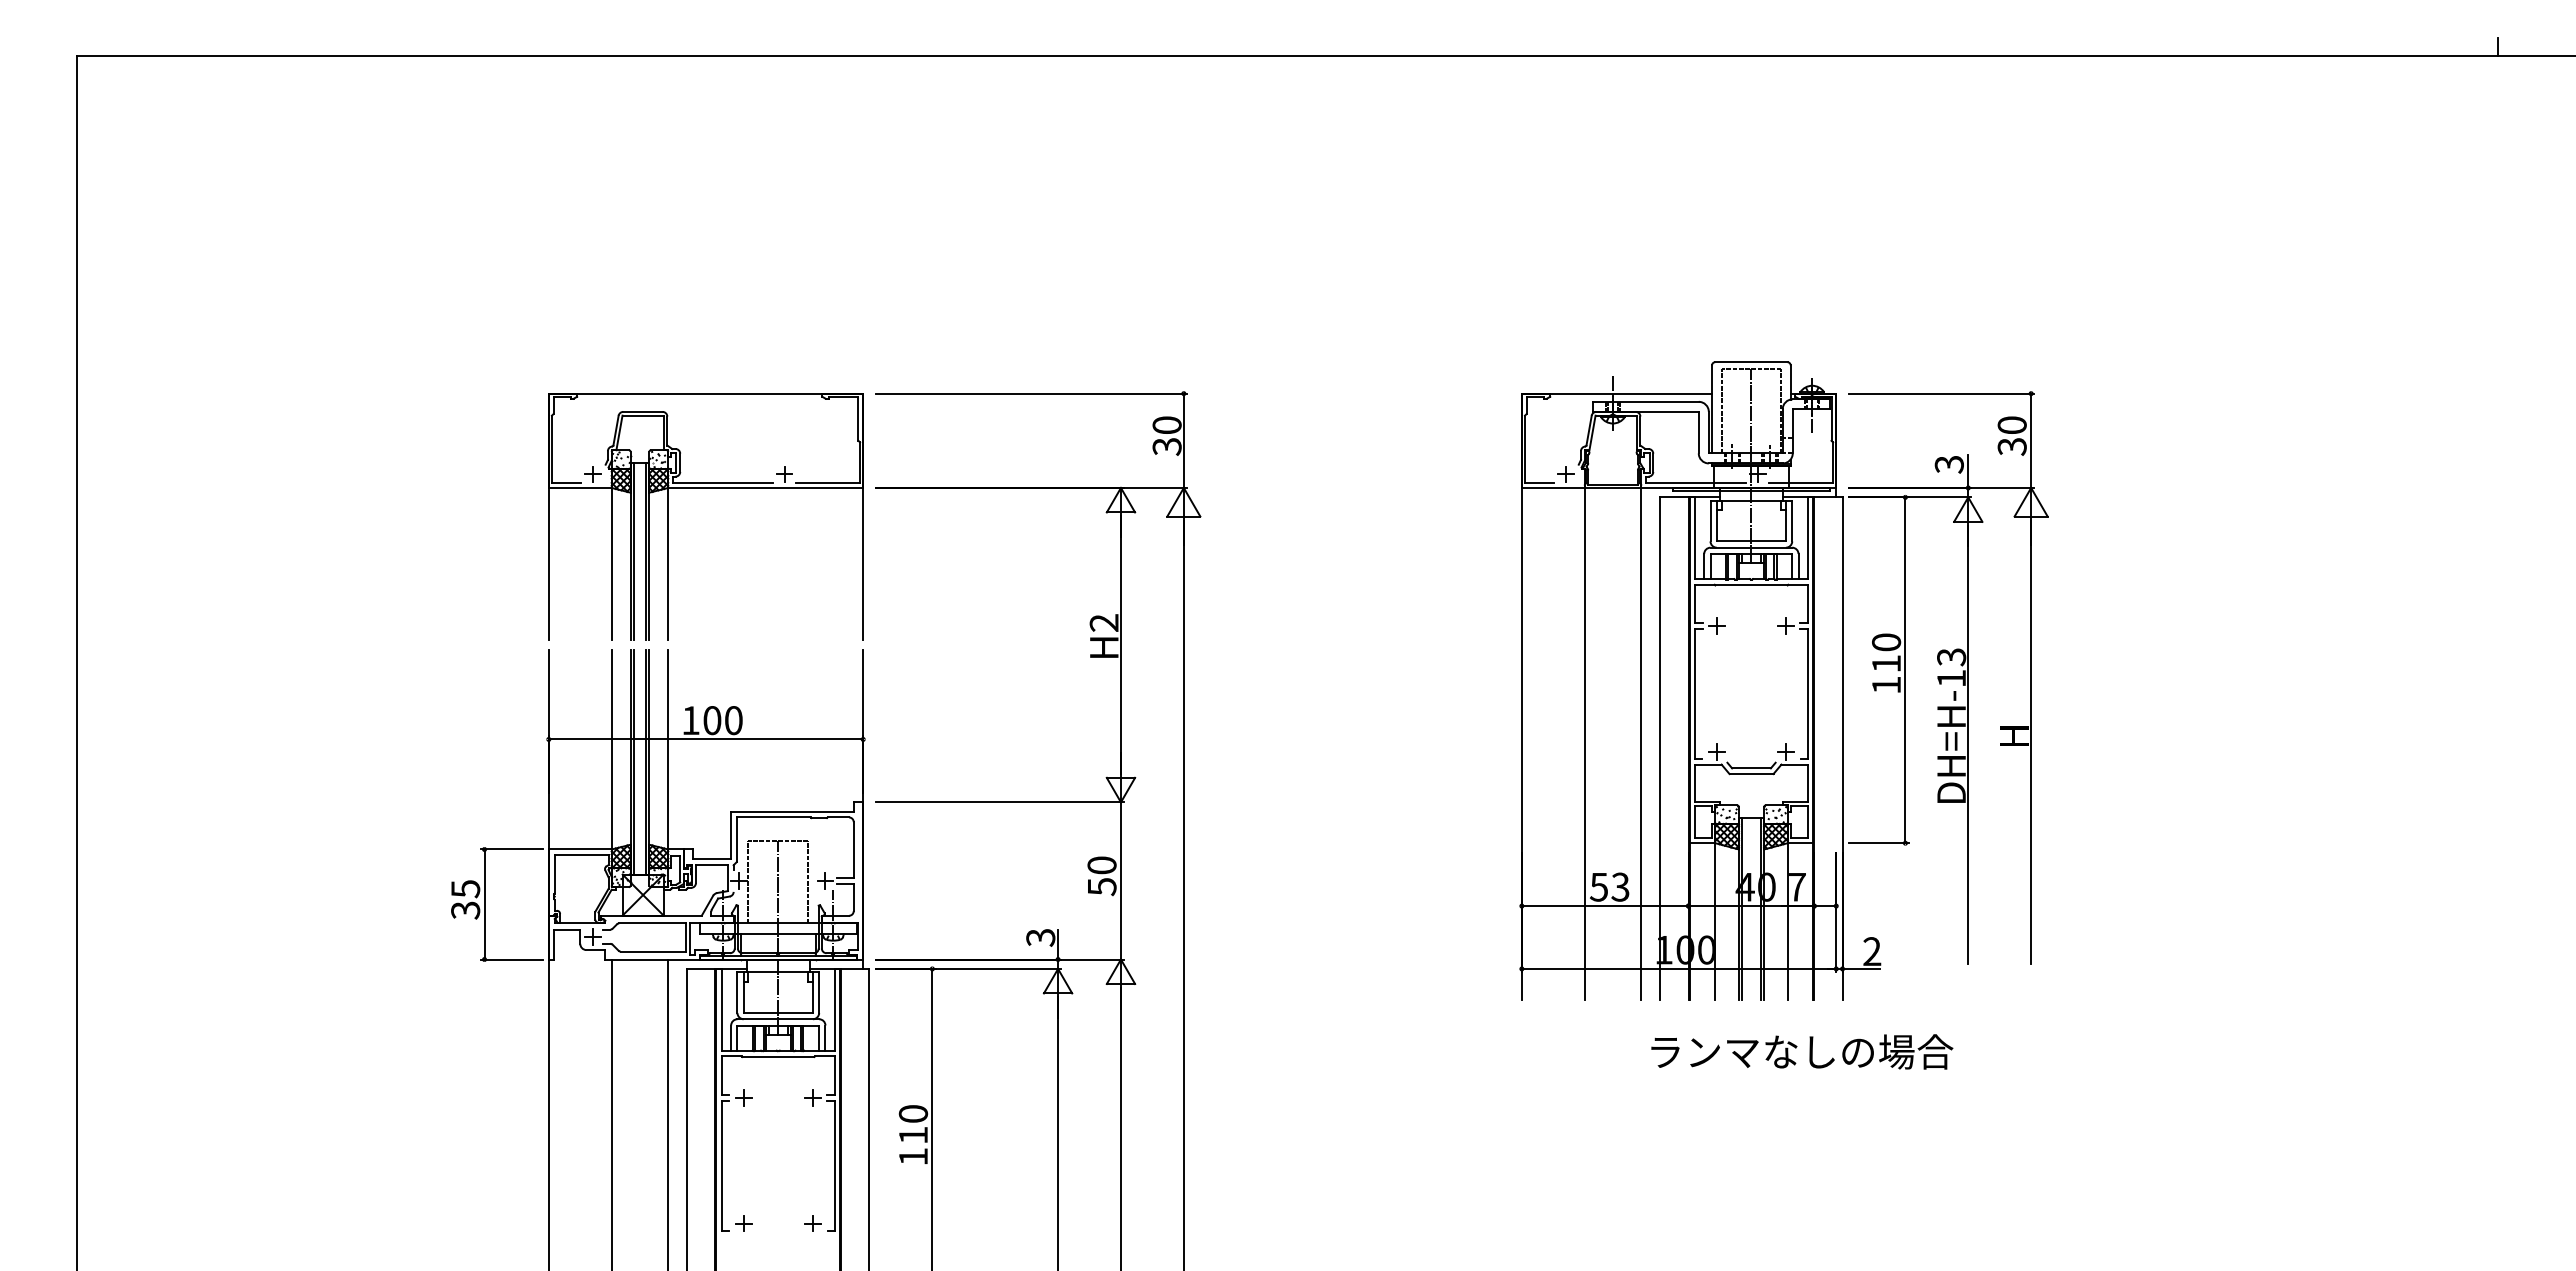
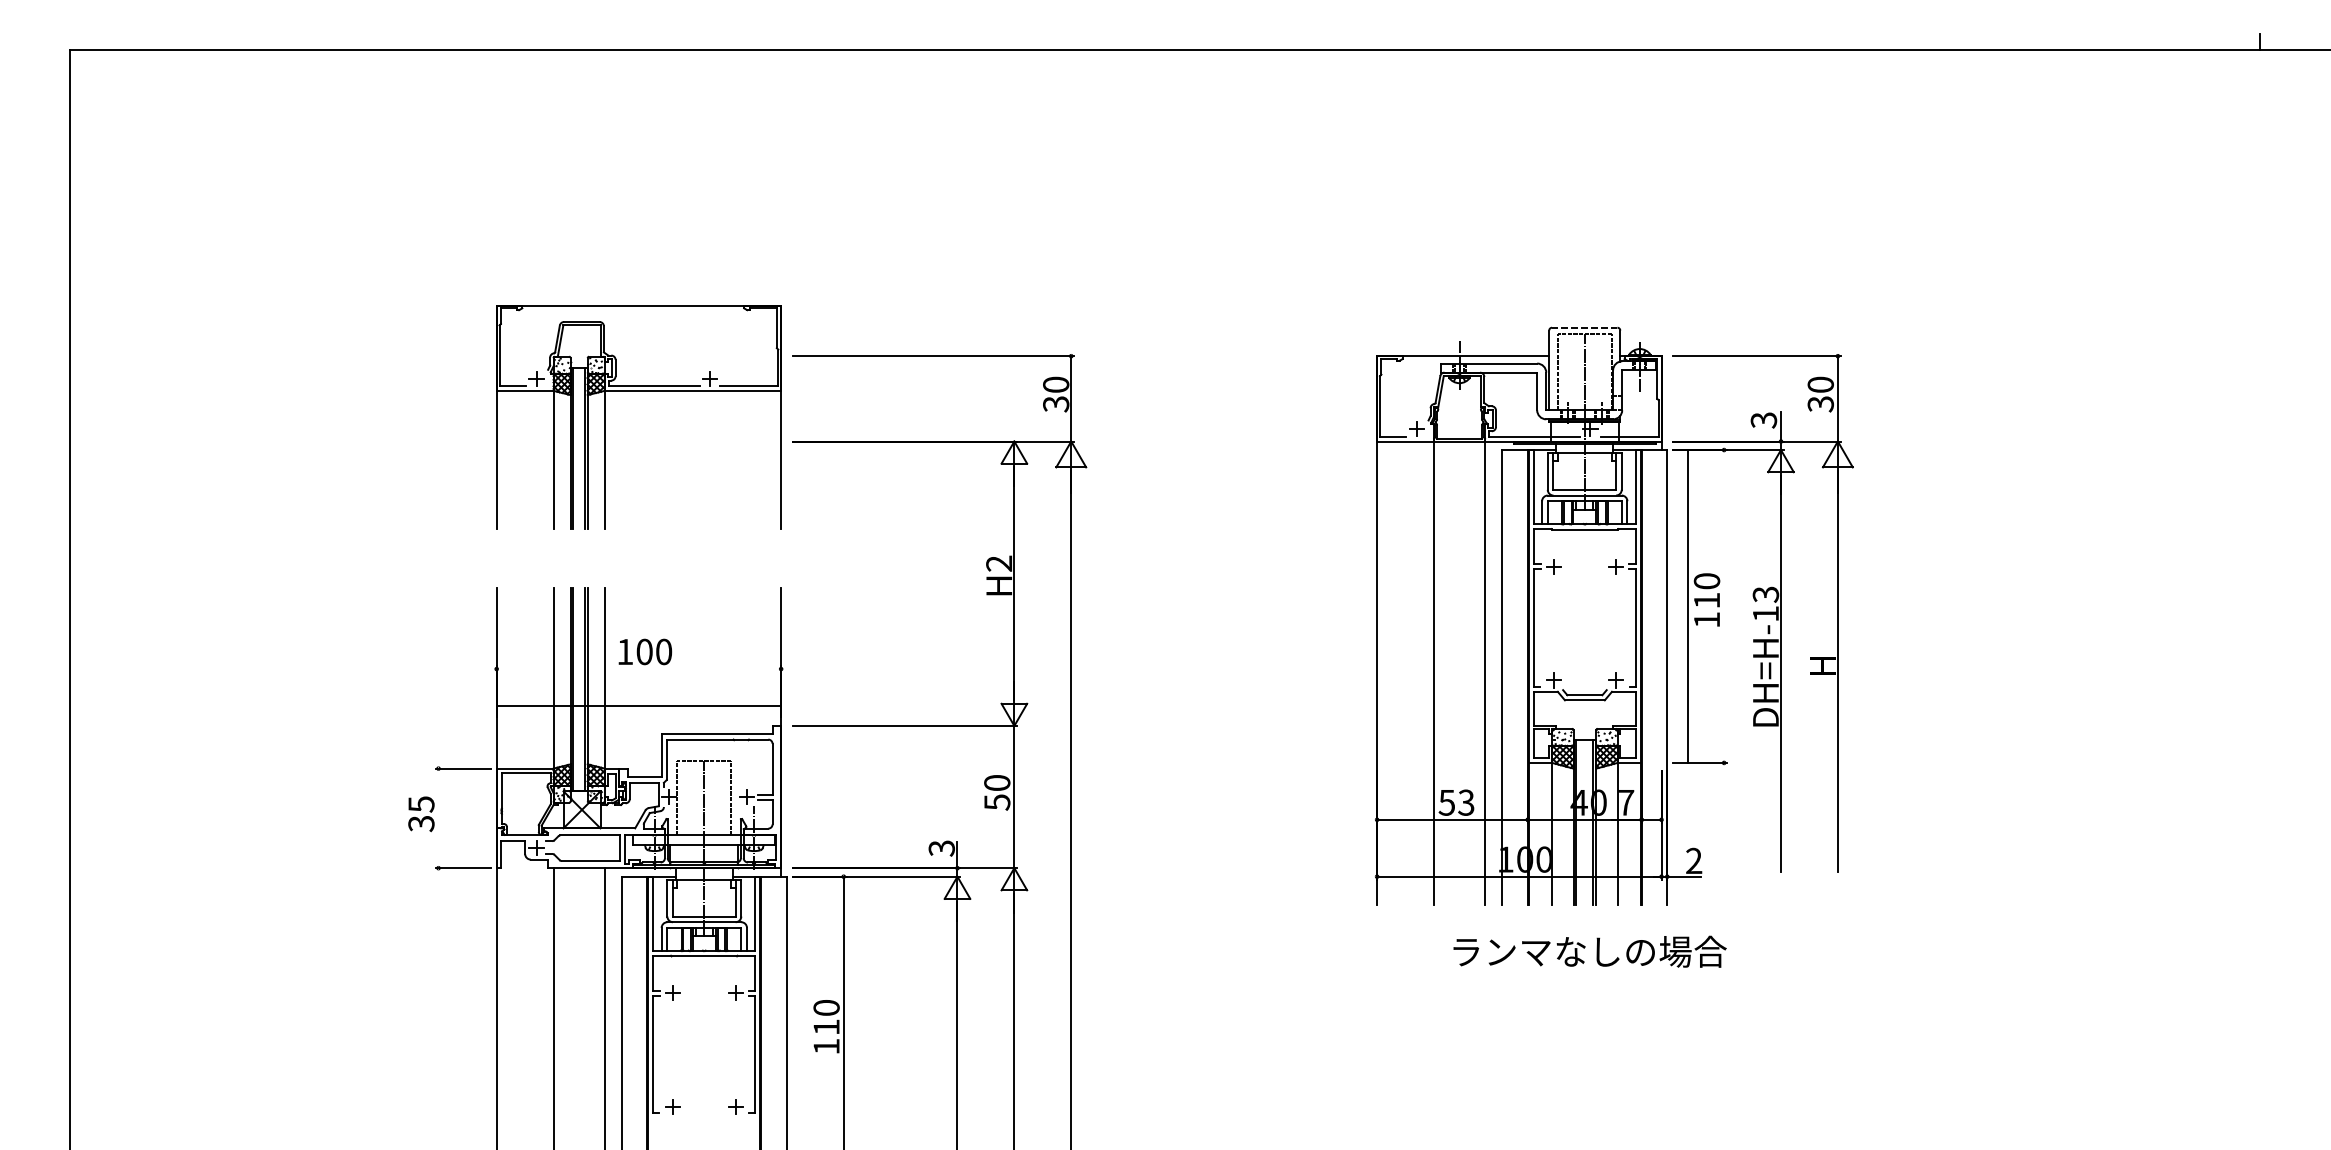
line: (1750, 362) -> (1583, 327), solid -> dashed
part: (705, 488) -> (638, 391), moved
line: (1905, 670) -> (1688, 606), moved
line: (705, 739) -> (638, 706), moved
line: (484, 904) -> (438, 818), removed
text: (1802, 1051) -> (1590, 951), moved

